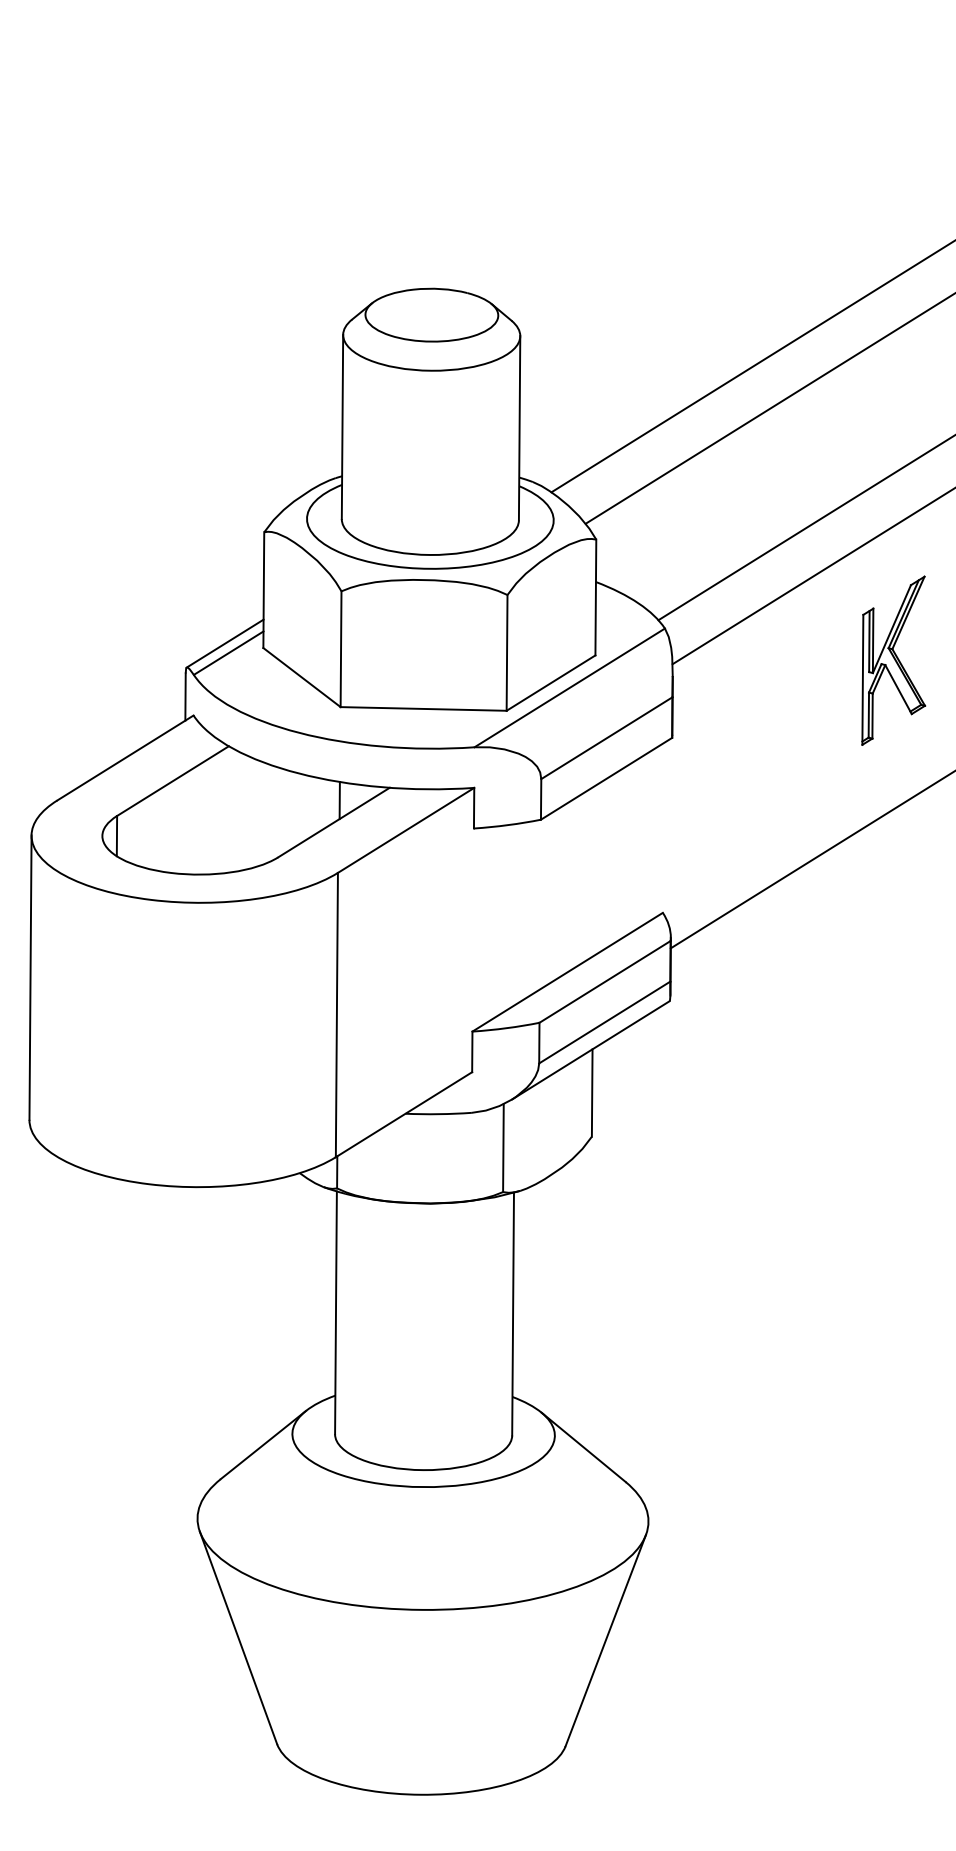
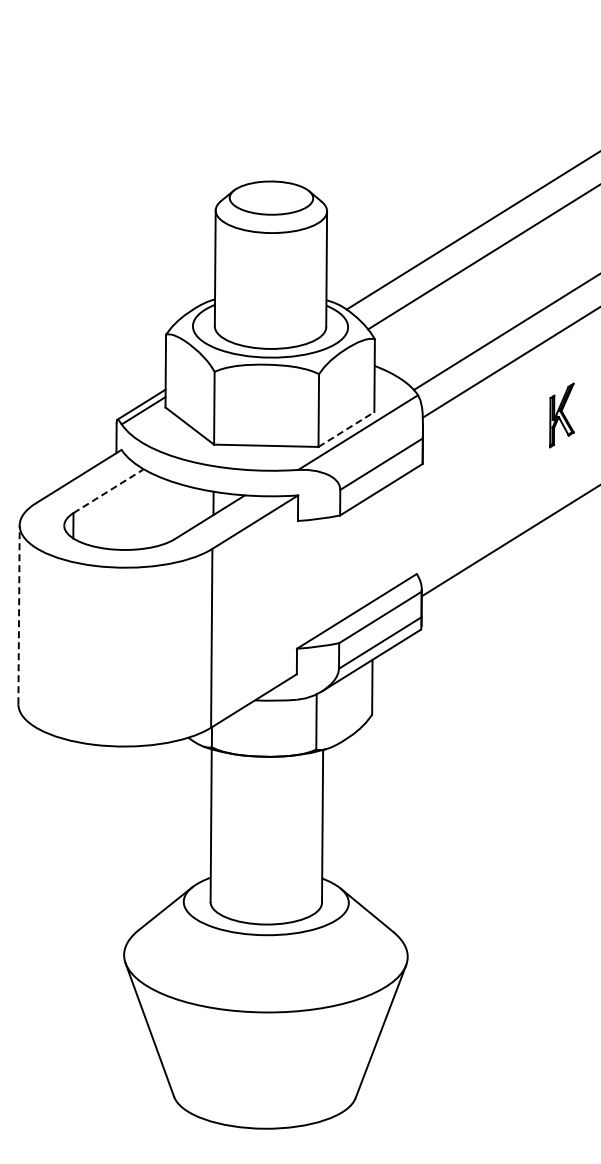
part: (892, 660) -> (561, 415), size x0.6
line: (551, 683) -> (346, 429), solid -> dashed
line: (174, 780) -> (109, 490), solid -> dashed
line: (31, 977) -> (19, 614), solid -> dashed

